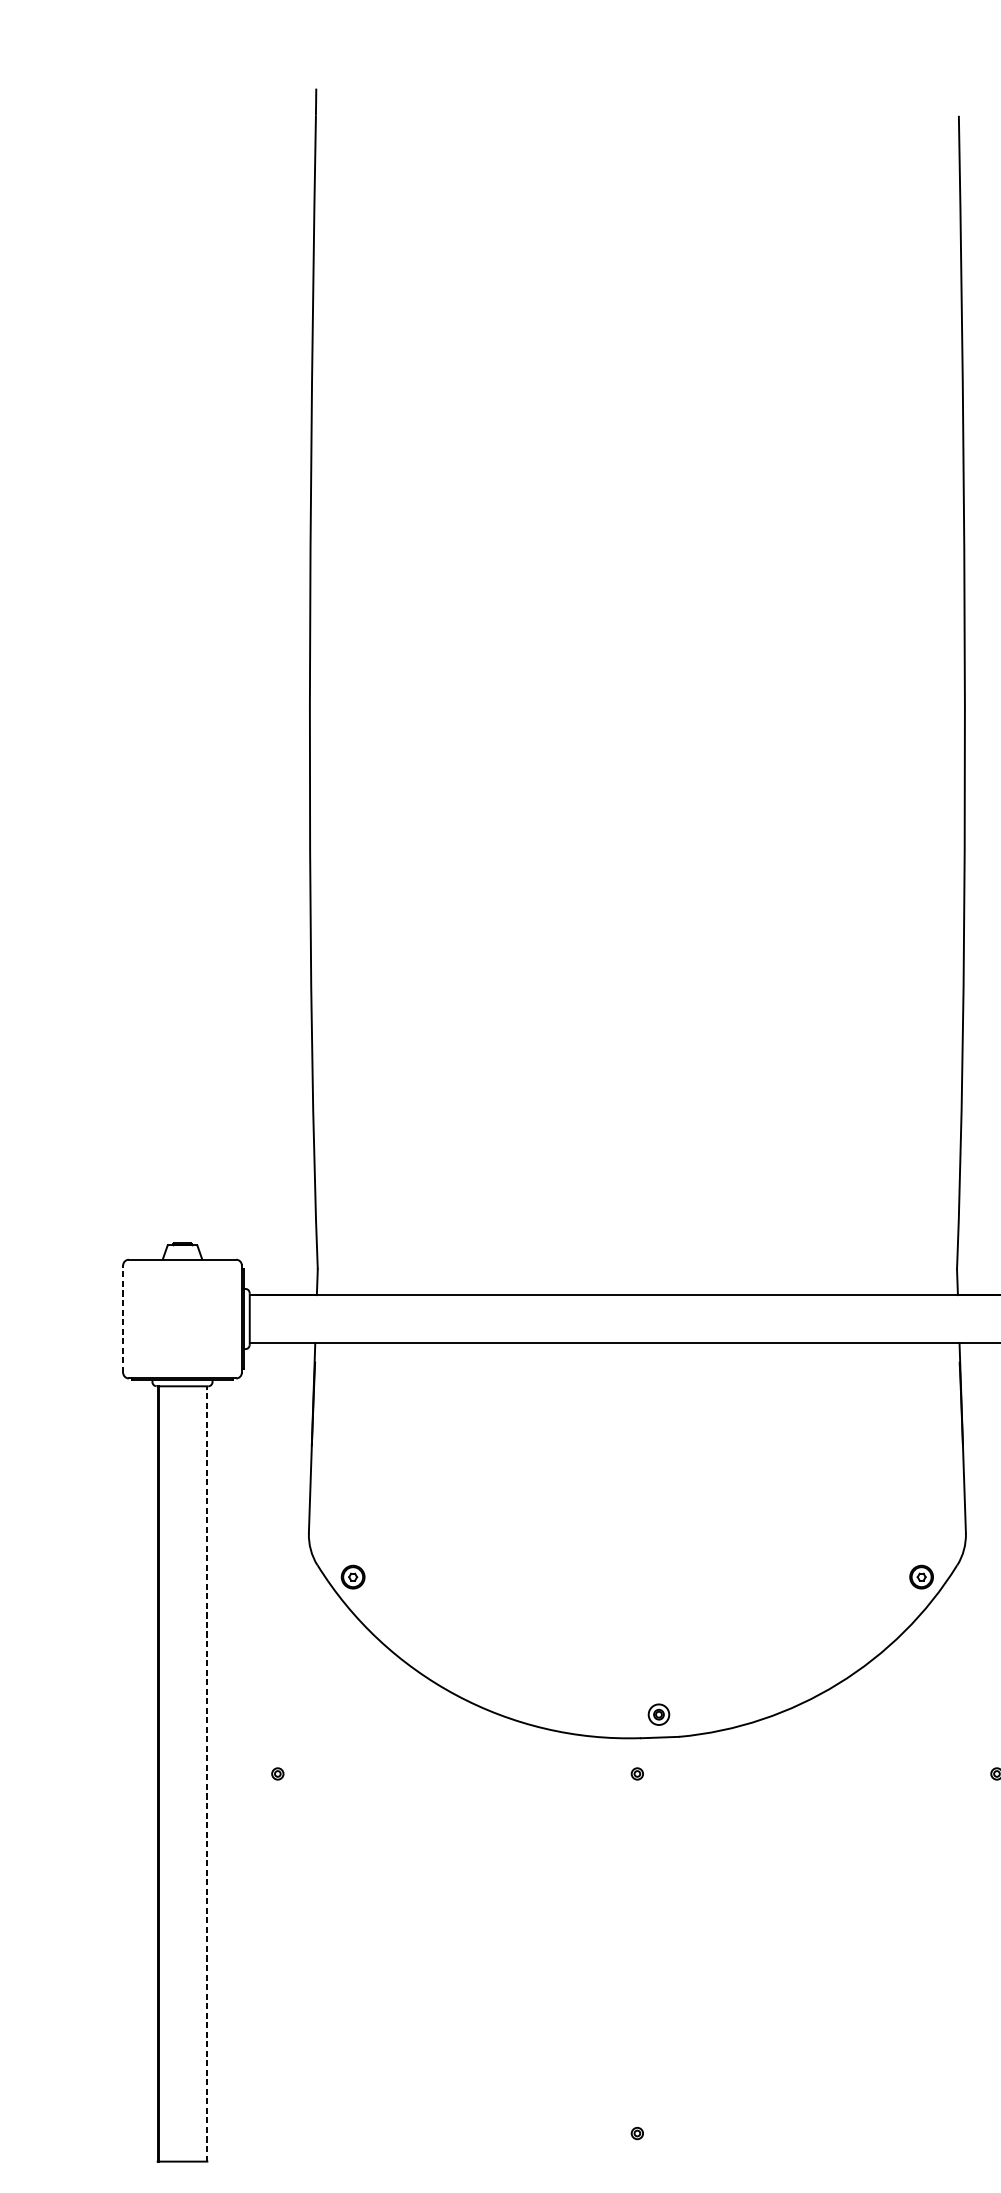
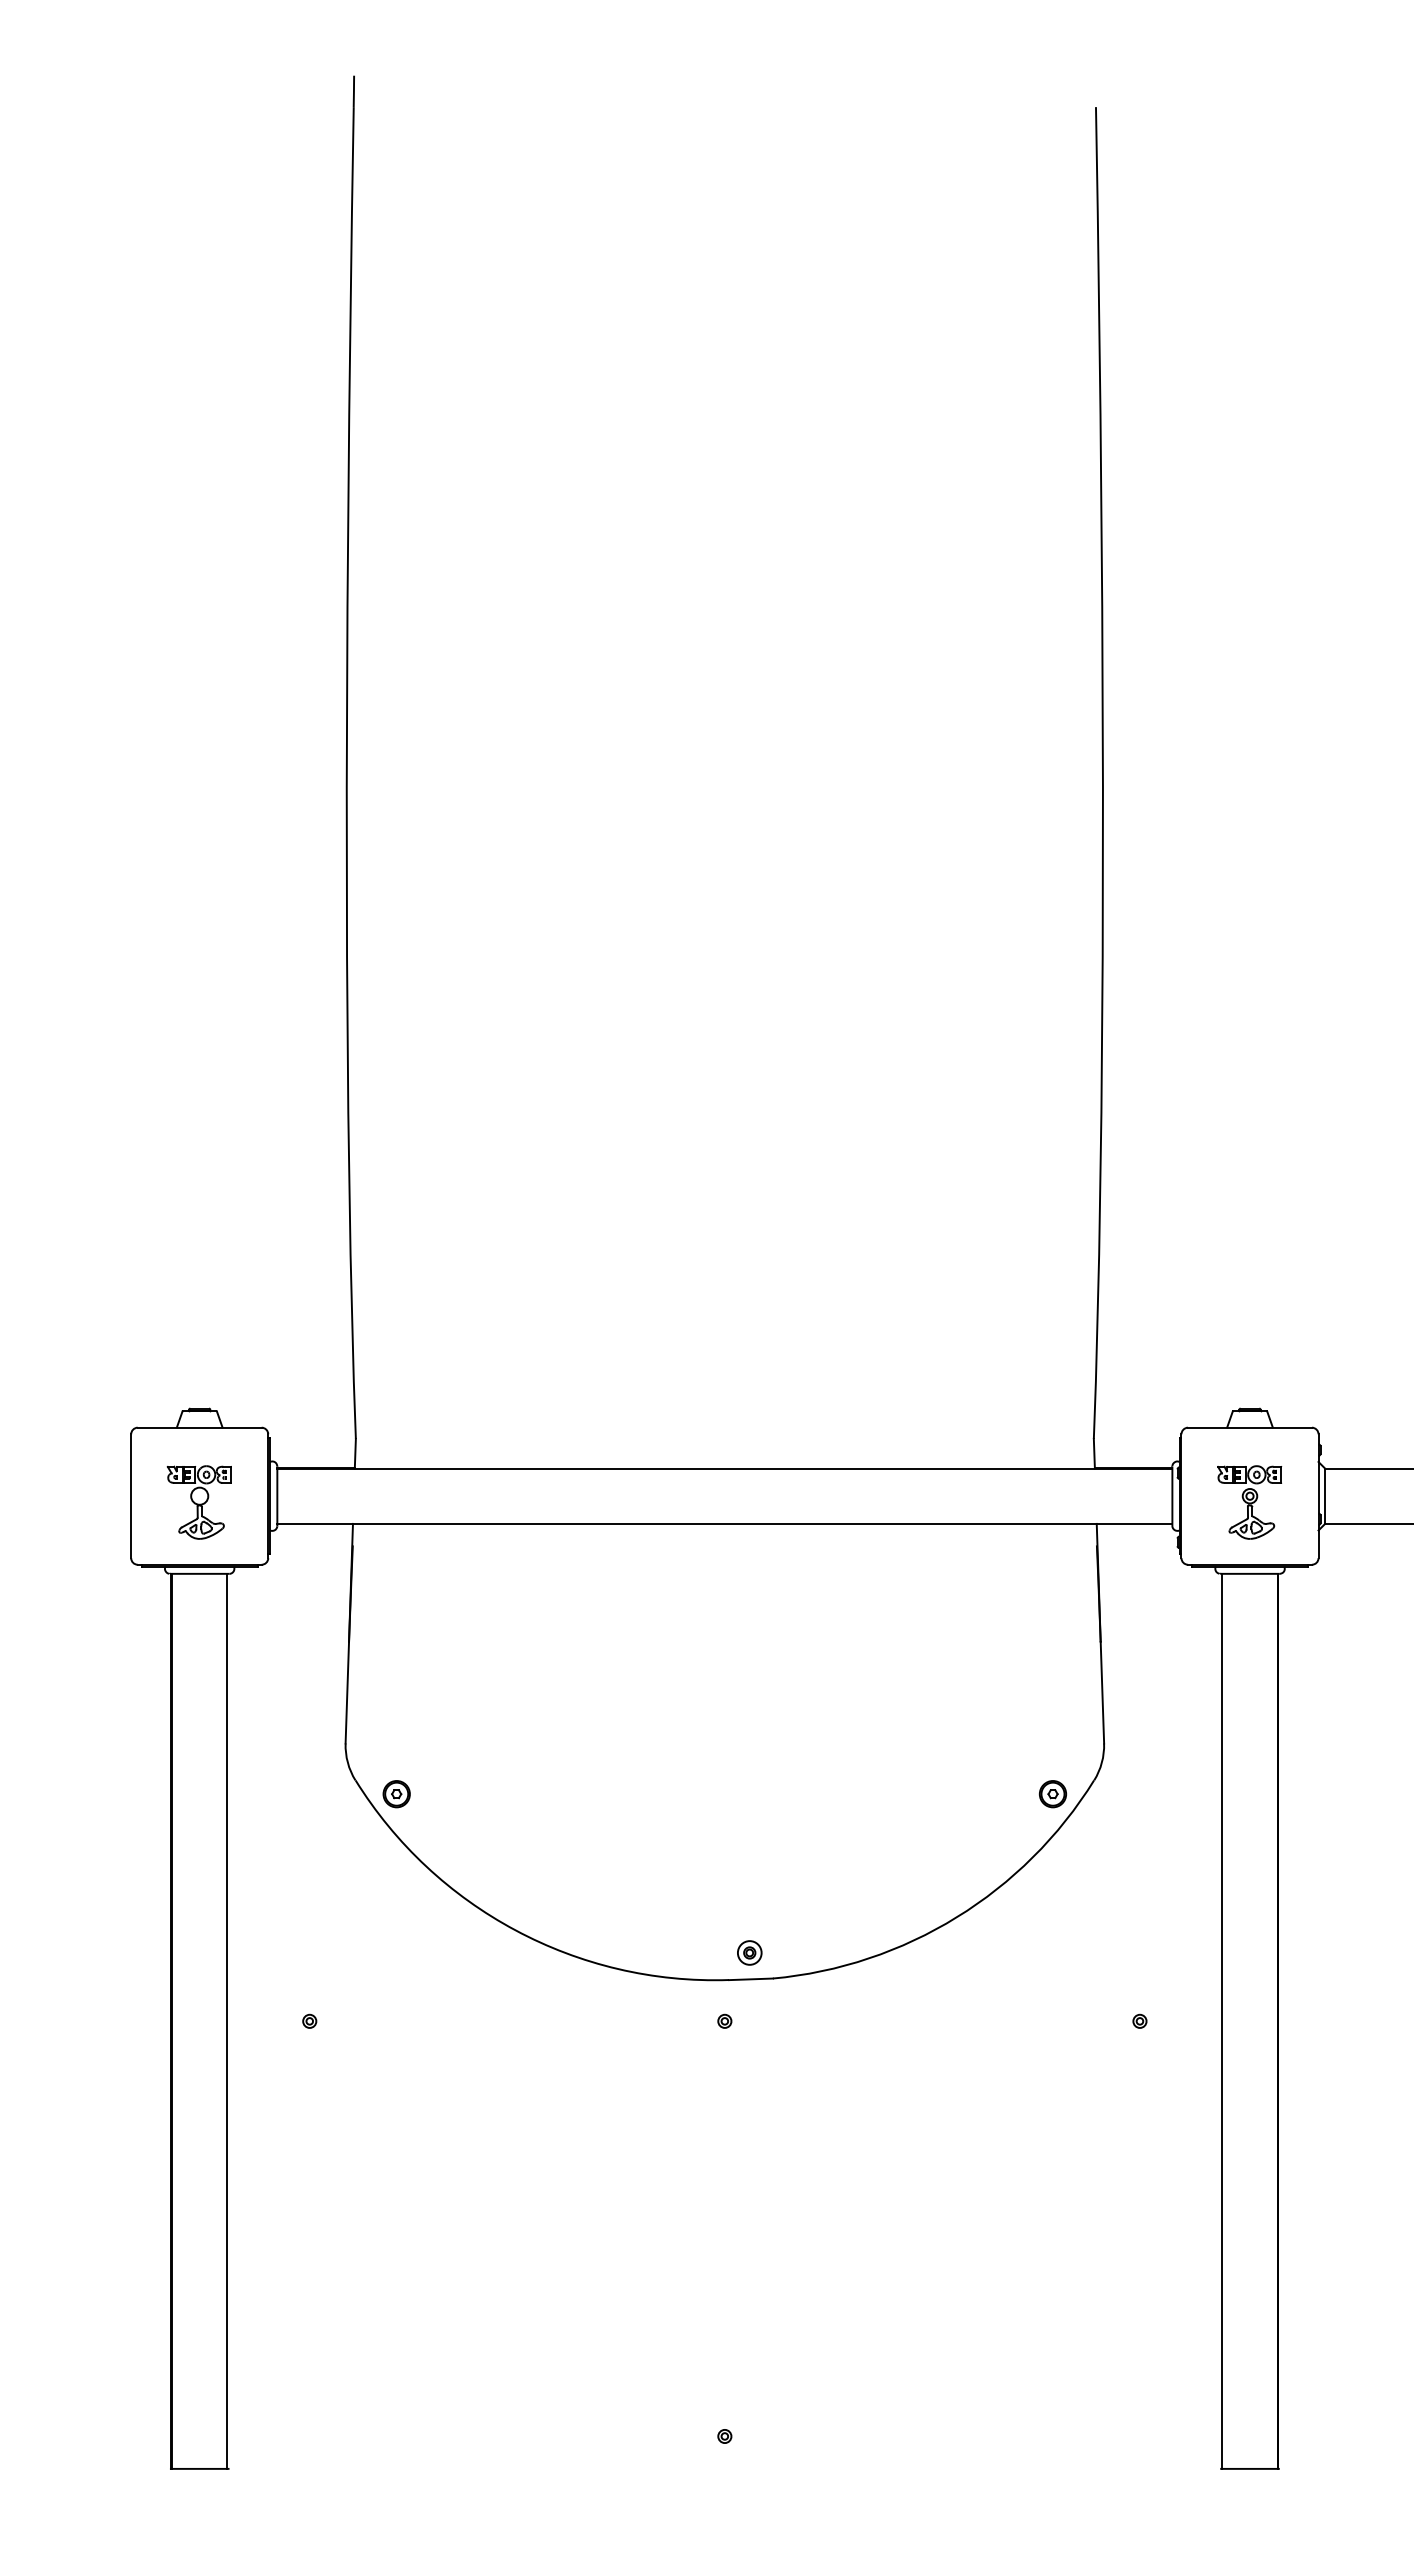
line: (123, 1319) -> (131, 1496), dashed -> solid
part: (181, 1324) -> (198, 1502), added
line: (206, 1774) -> (227, 2021), dashed -> solid

